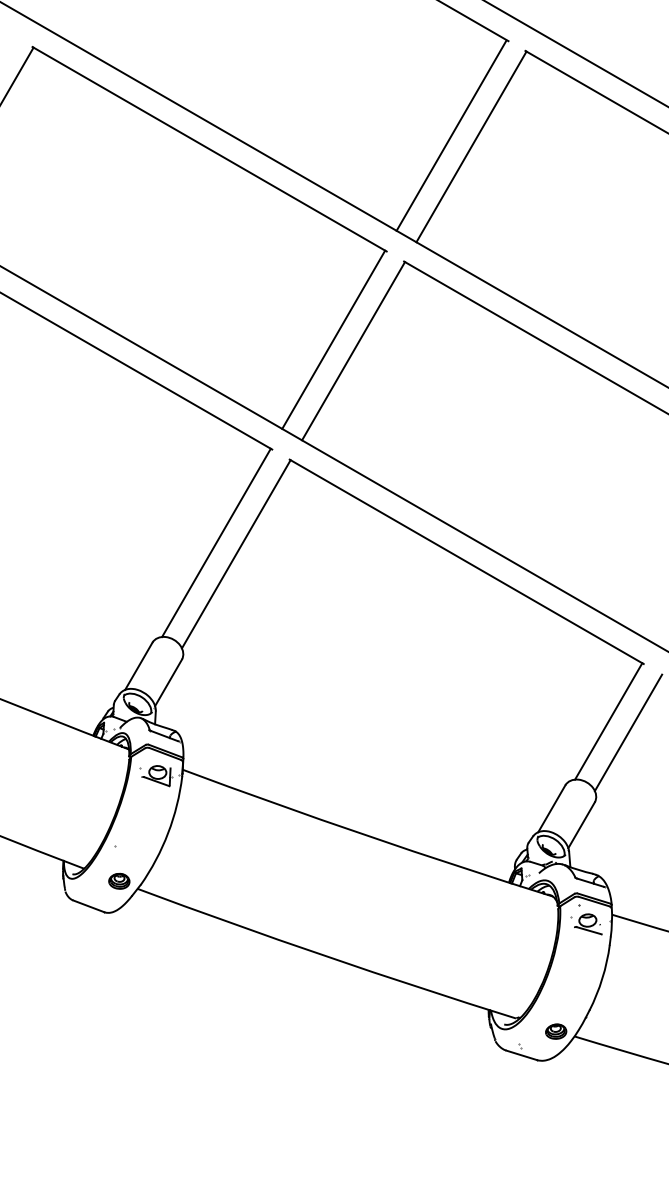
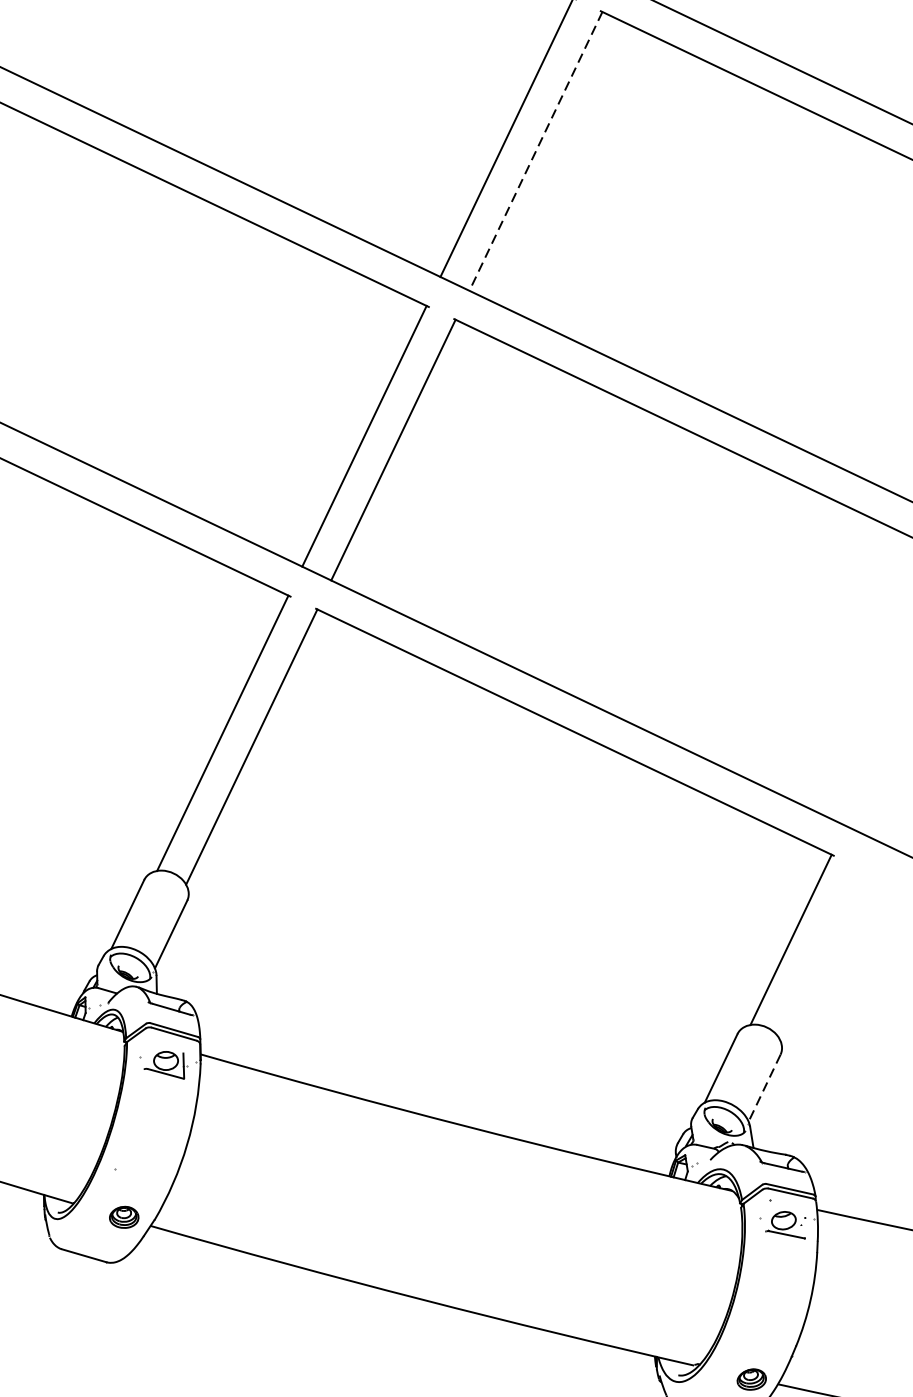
line: (471, 147) -> (536, 152), solid -> dashed
line: (628, 732) -> (820, 953), removed
line: (581, 825) -> (764, 1088), solid -> dashed

